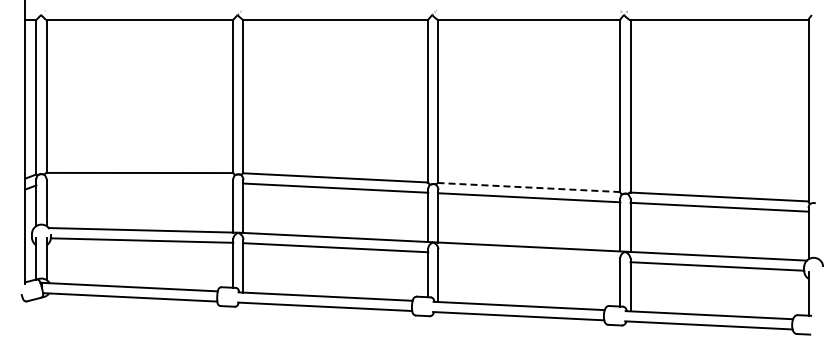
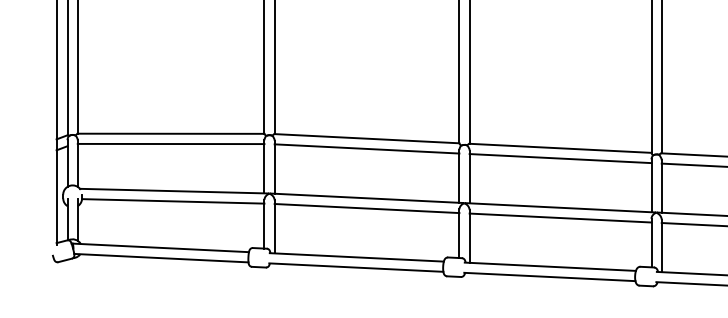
line: (139, 183) -> (170, 144), added
line: (528, 187) -> (559, 148), dashed -> solid
line: (529, 256) -> (560, 217), added

